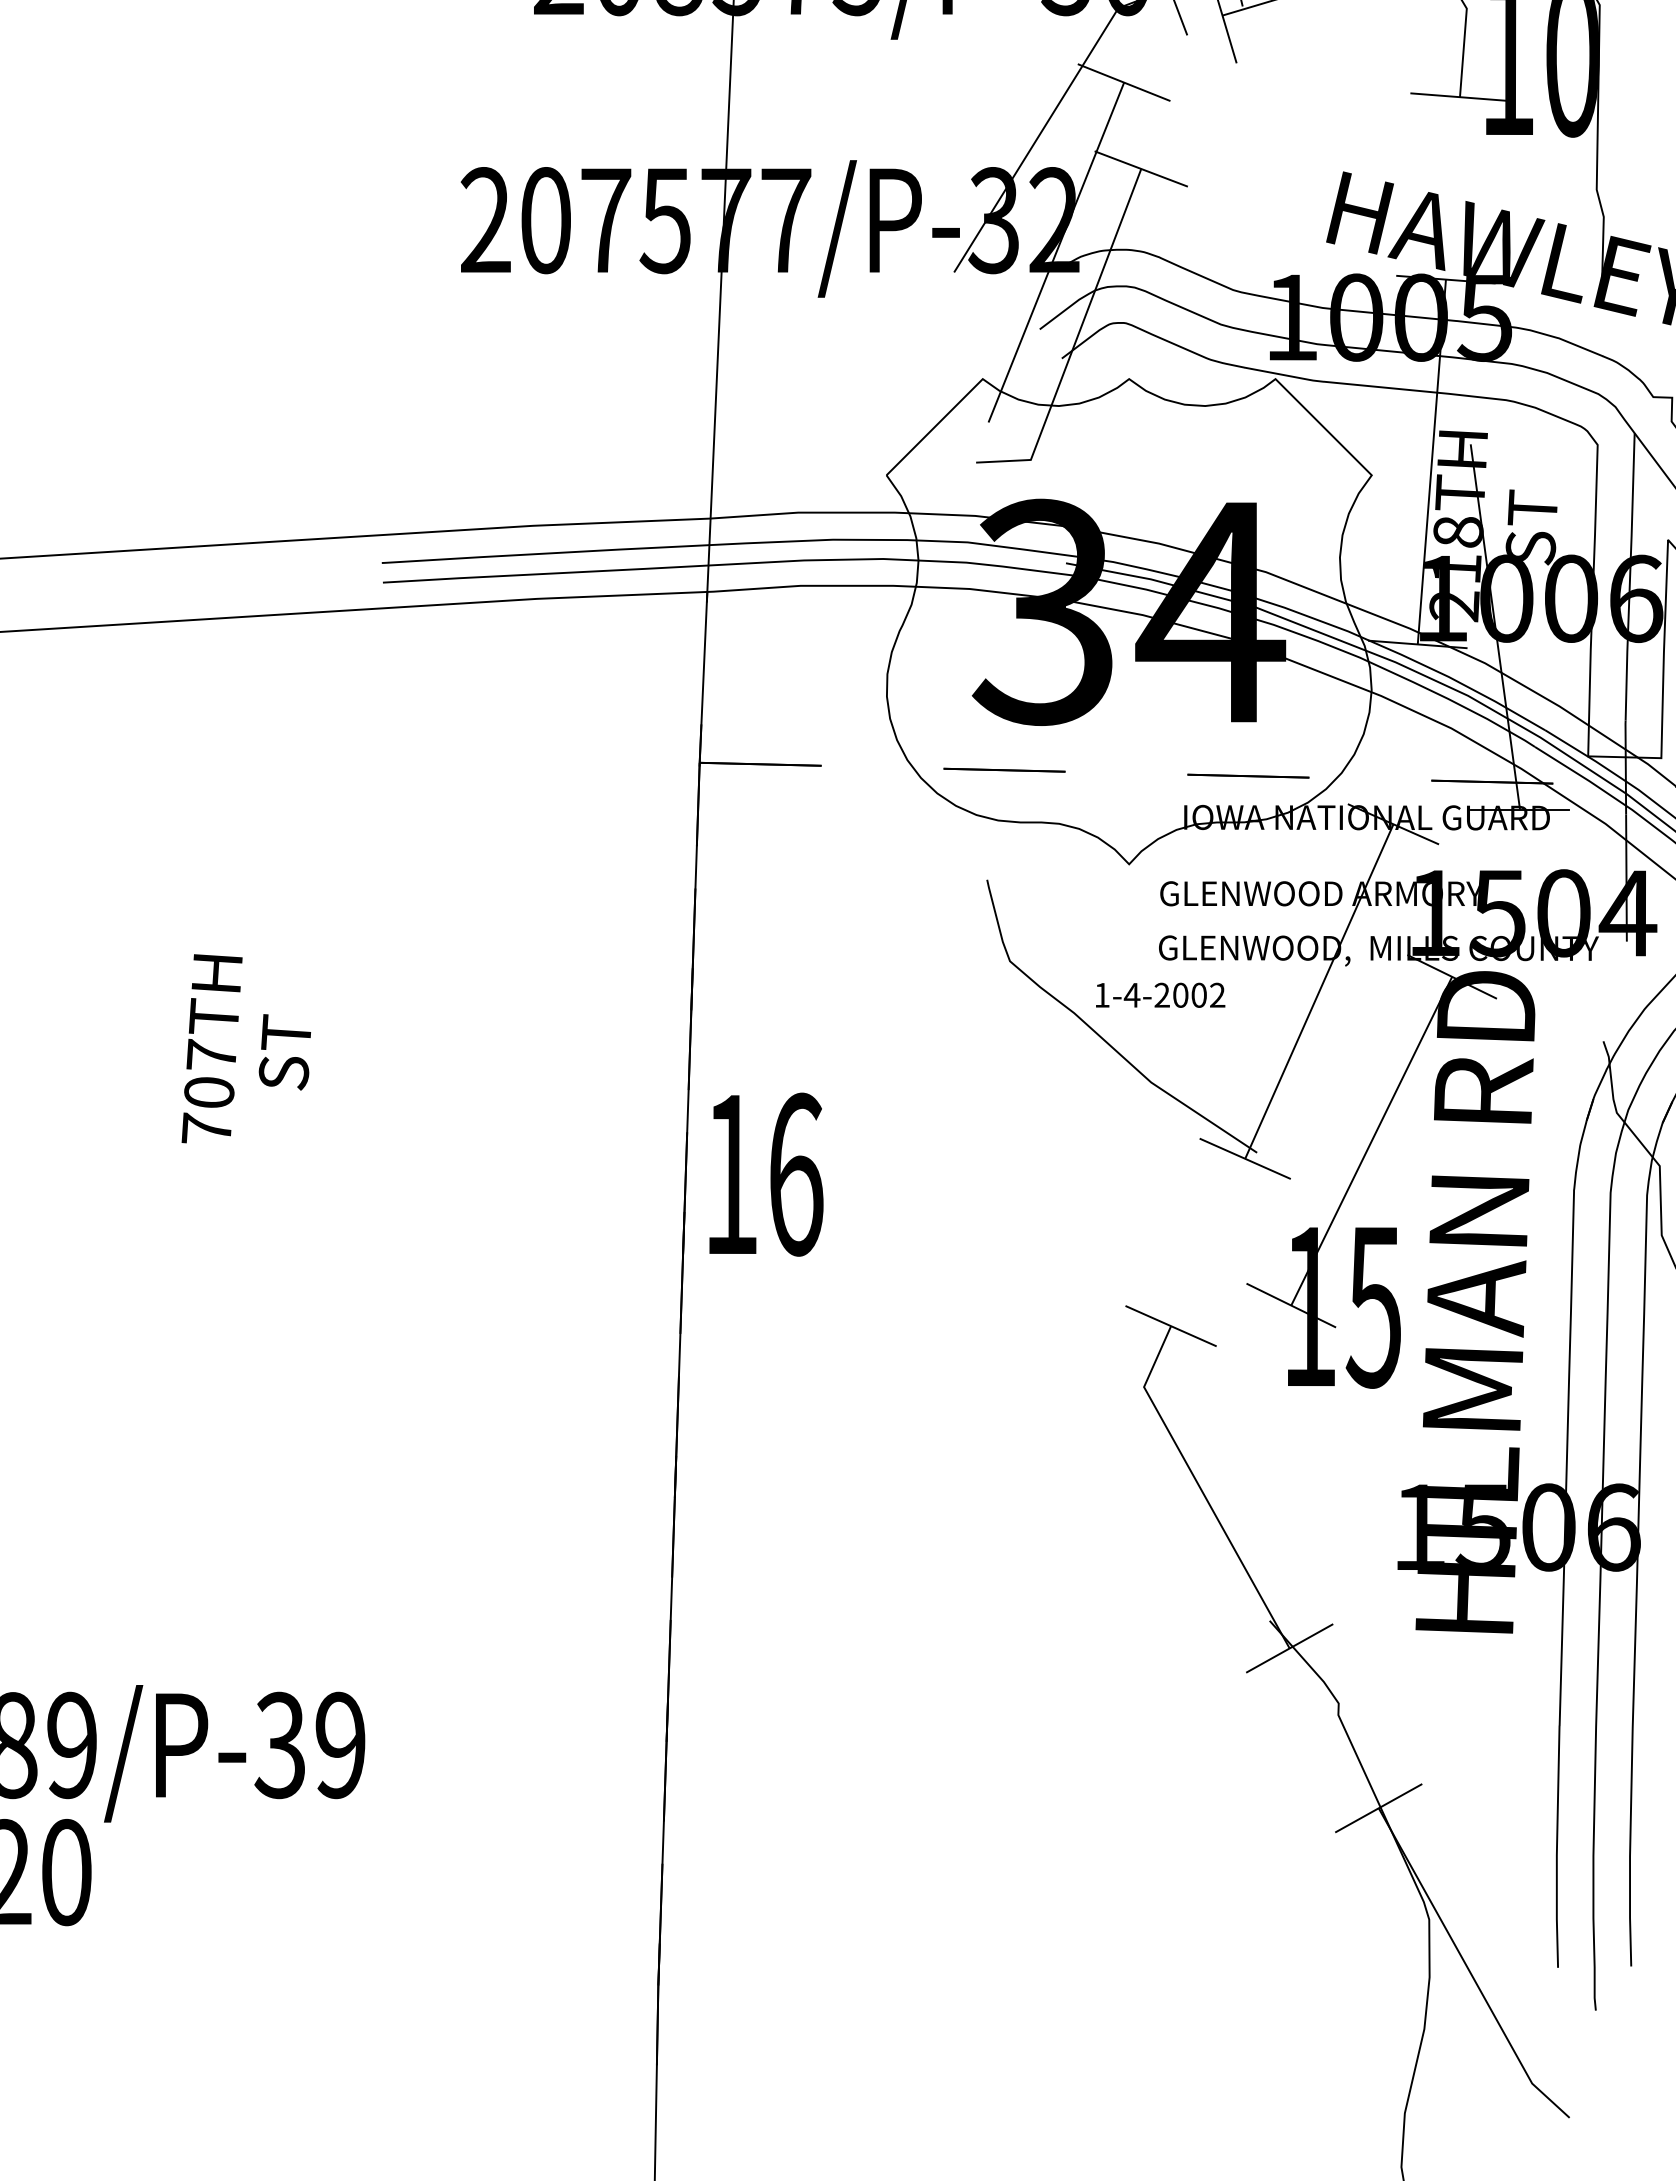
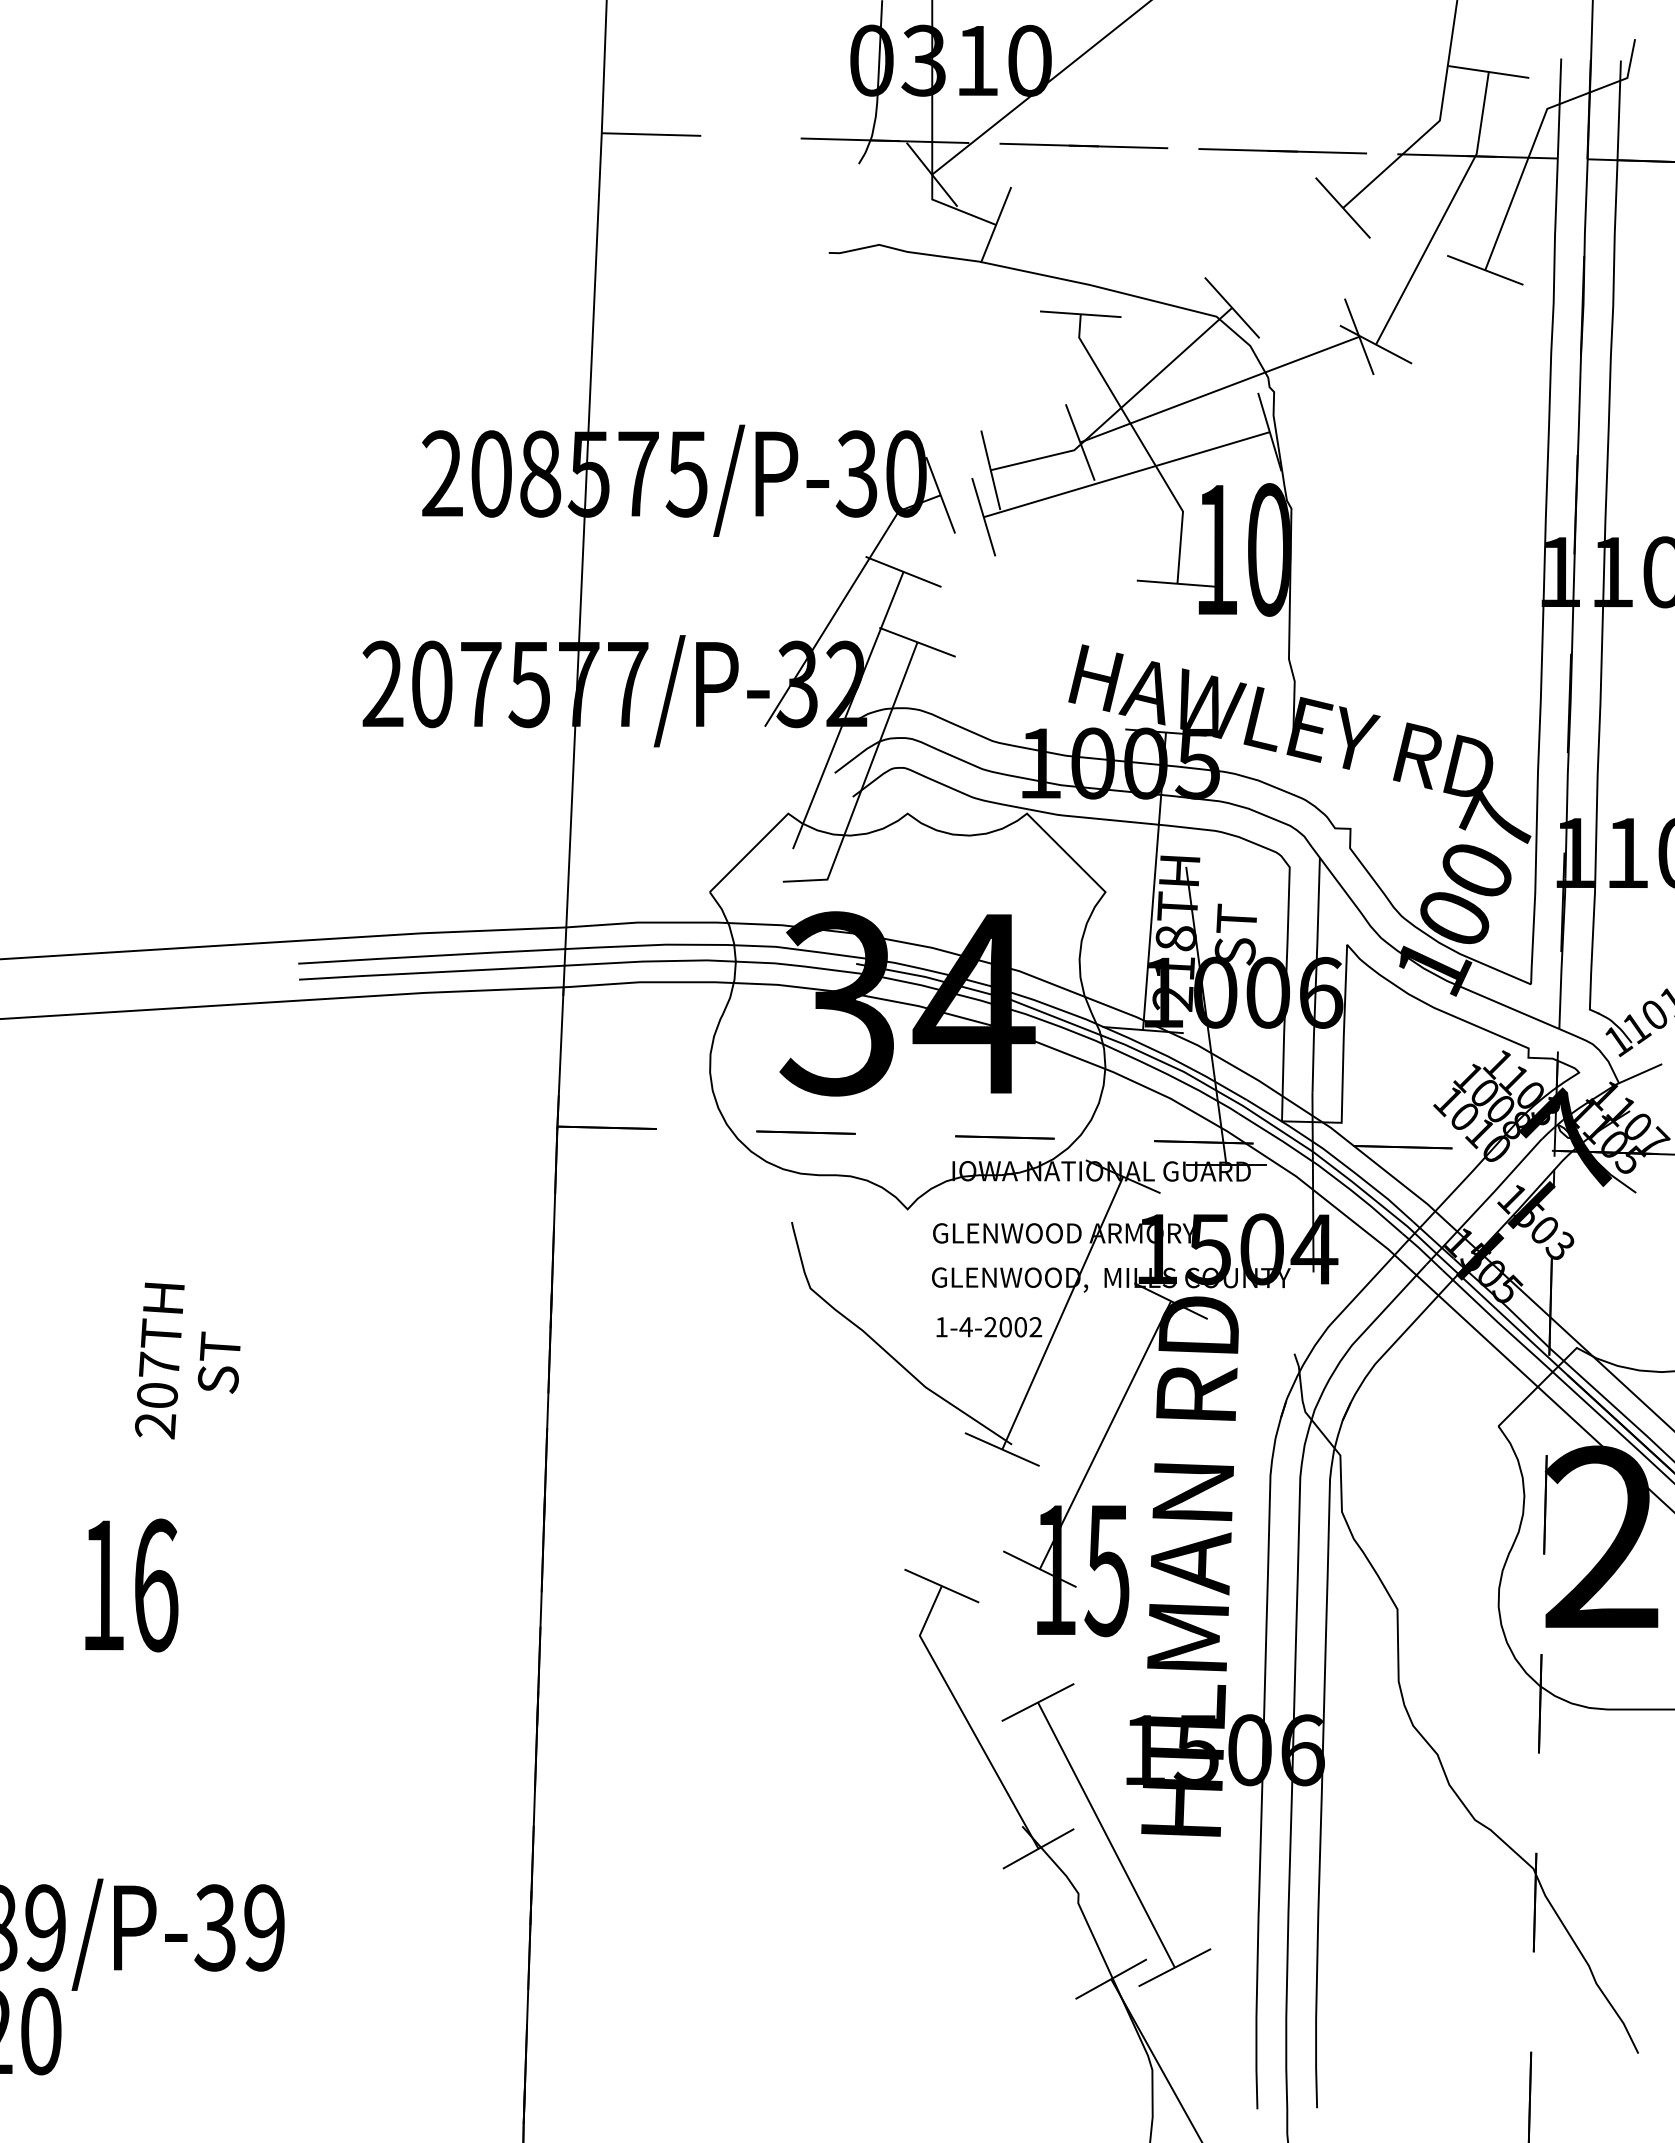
text: (1159, 995) -> (988, 1327), moved
text: (206, 1129) -> (155, 1425), 707TH -> 207TH
text: (766, 1174) -> (131, 1585), moved
part: (1372, 1630) -> (1106, 1834), added

